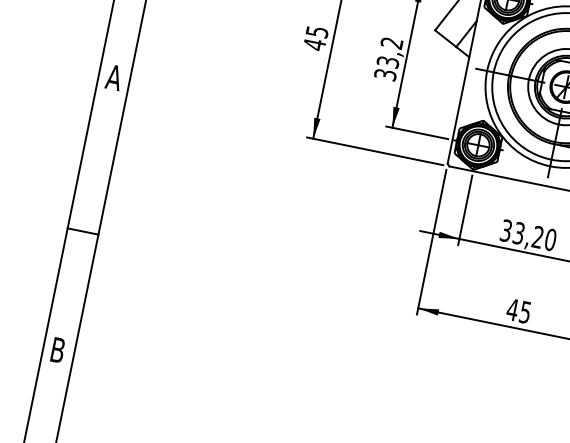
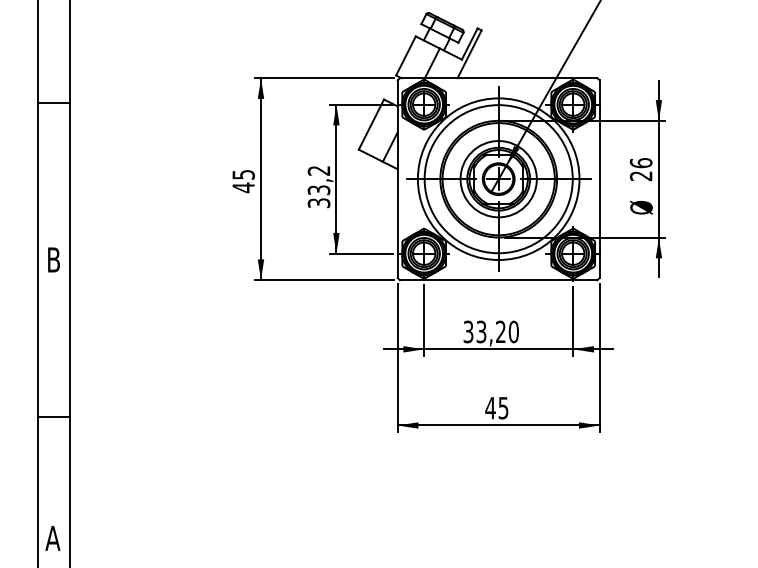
text: (114, 77) -> (53, 259), A -> B
text: (57, 350) -> (52, 538), B -> A

